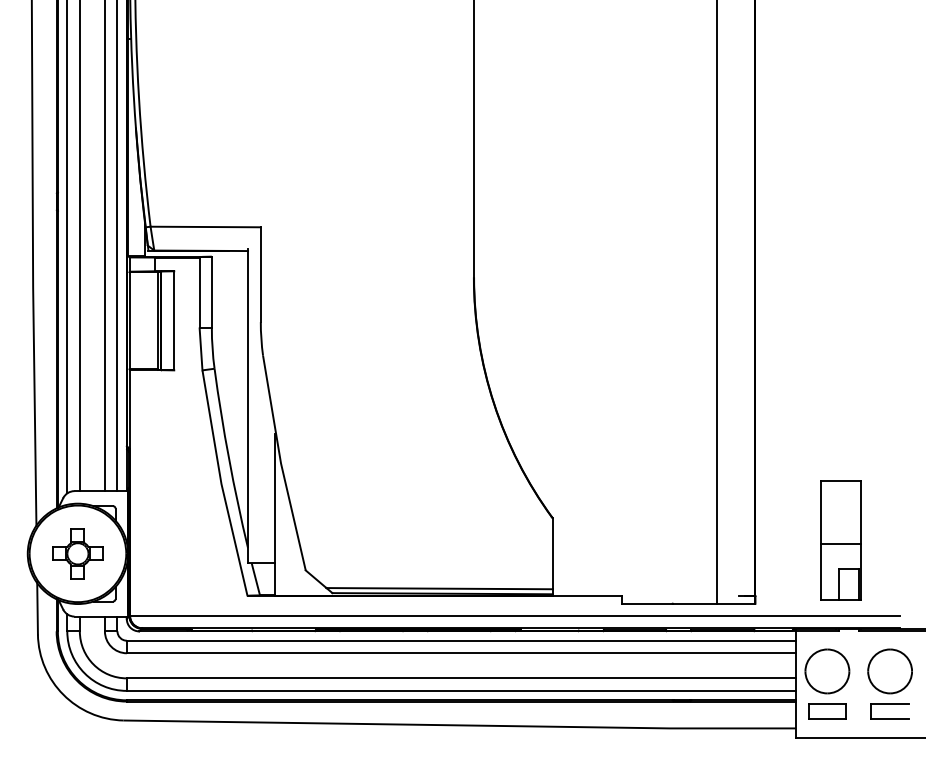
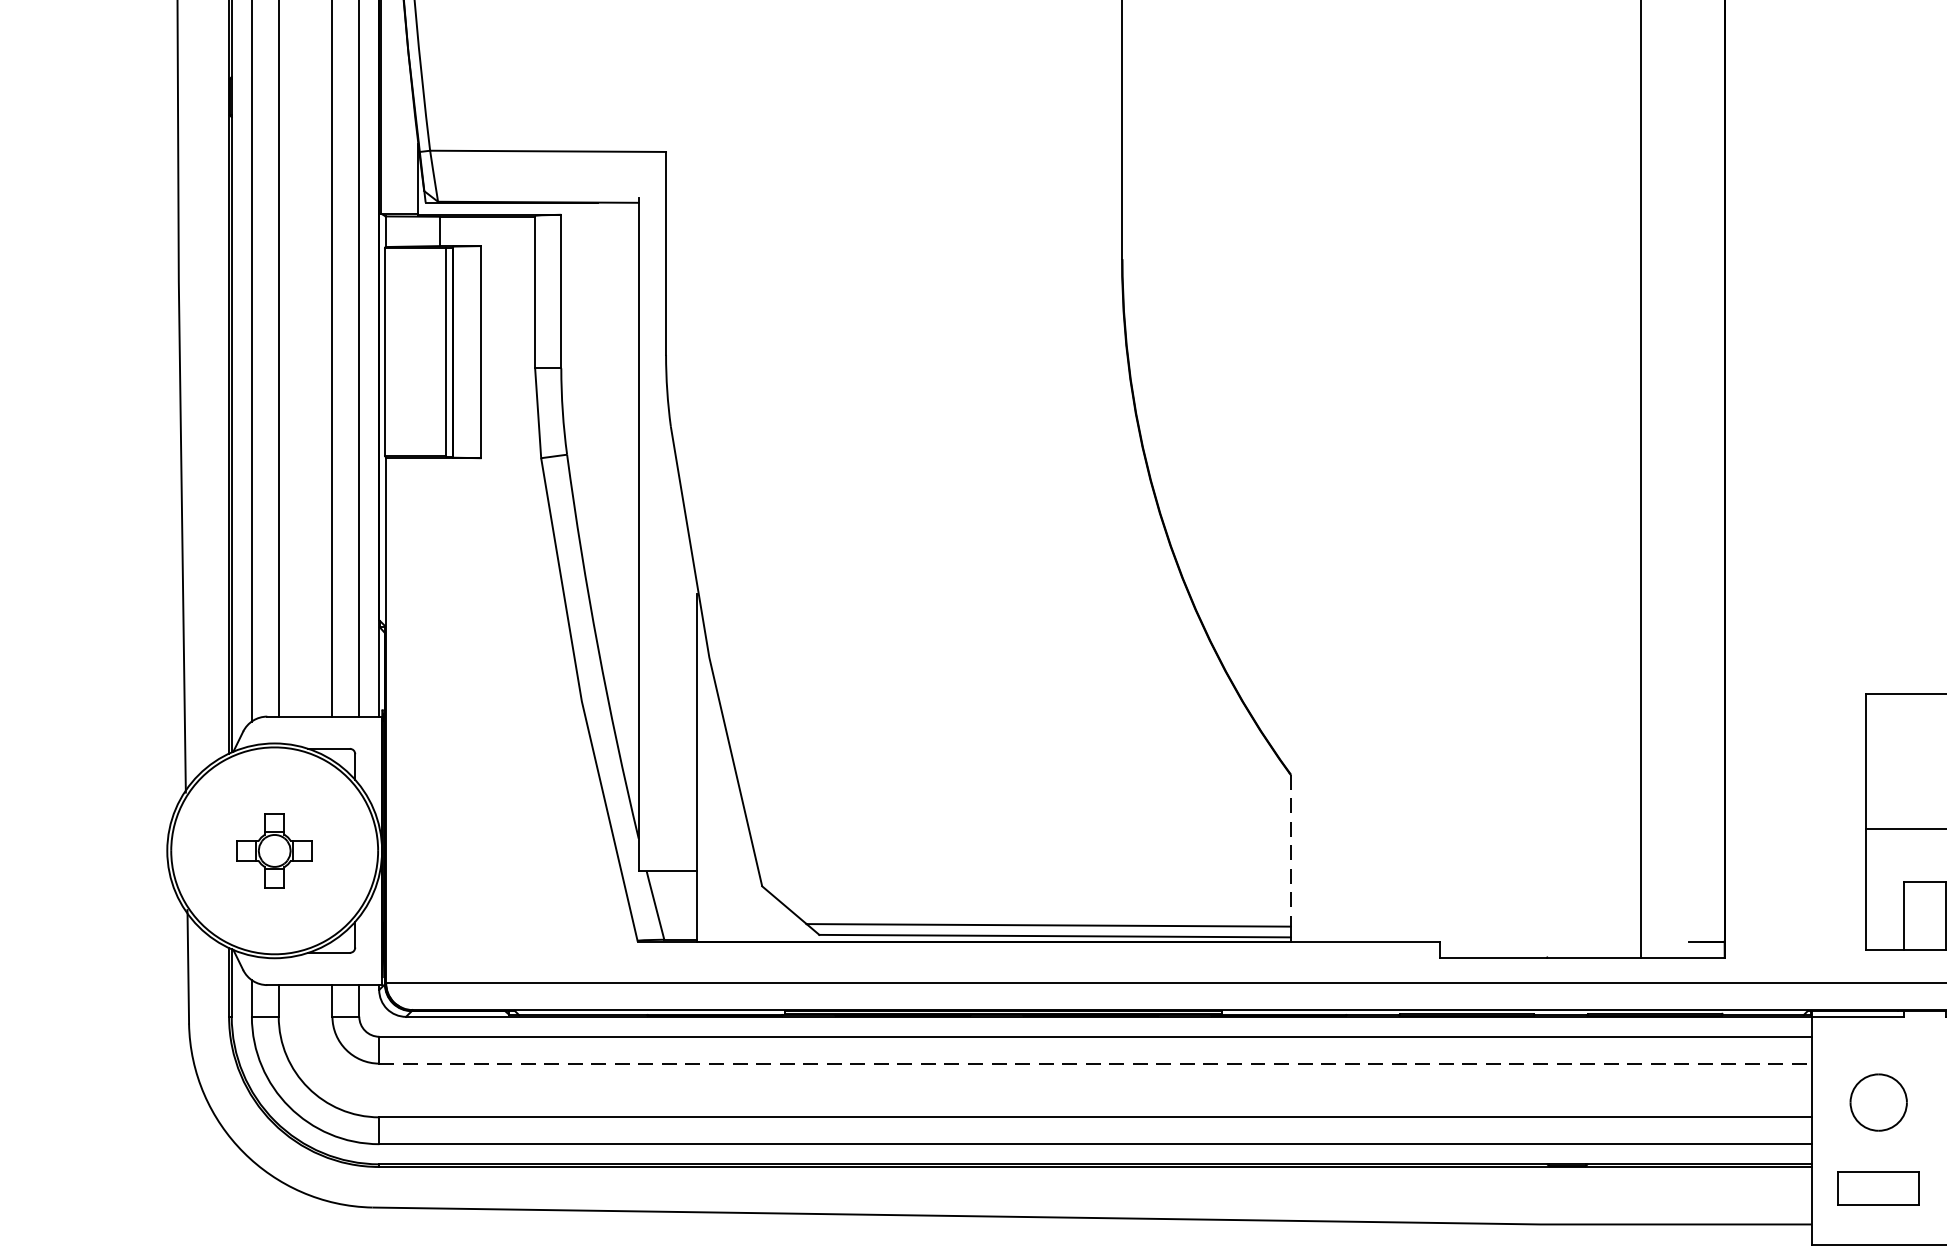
part: (77, 553) -> (273, 850), size x0.7
line: (552, 553) -> (1290, 850), solid -> dashed
line: (461, 653) -> (1095, 1064), solid -> dashed
part: (827, 671) -> (1878, 1102), size x0.6

